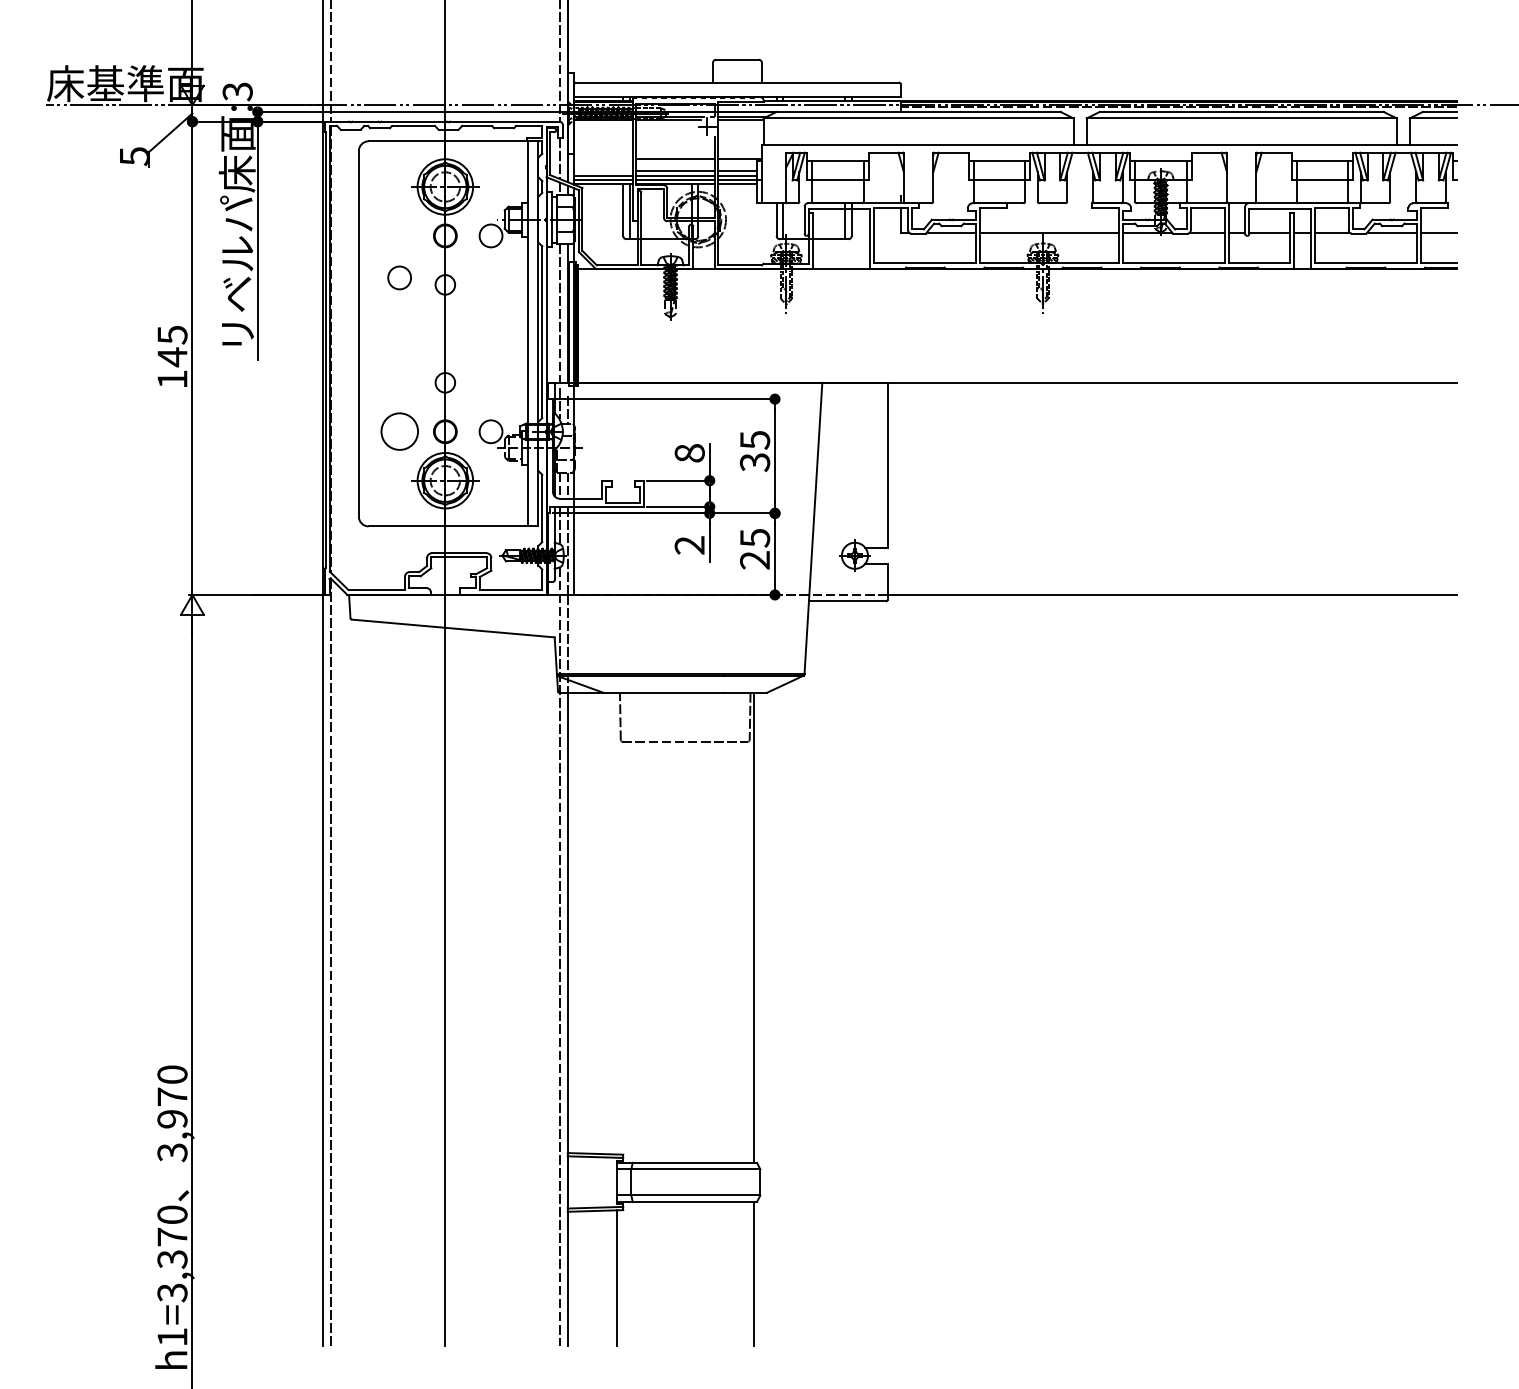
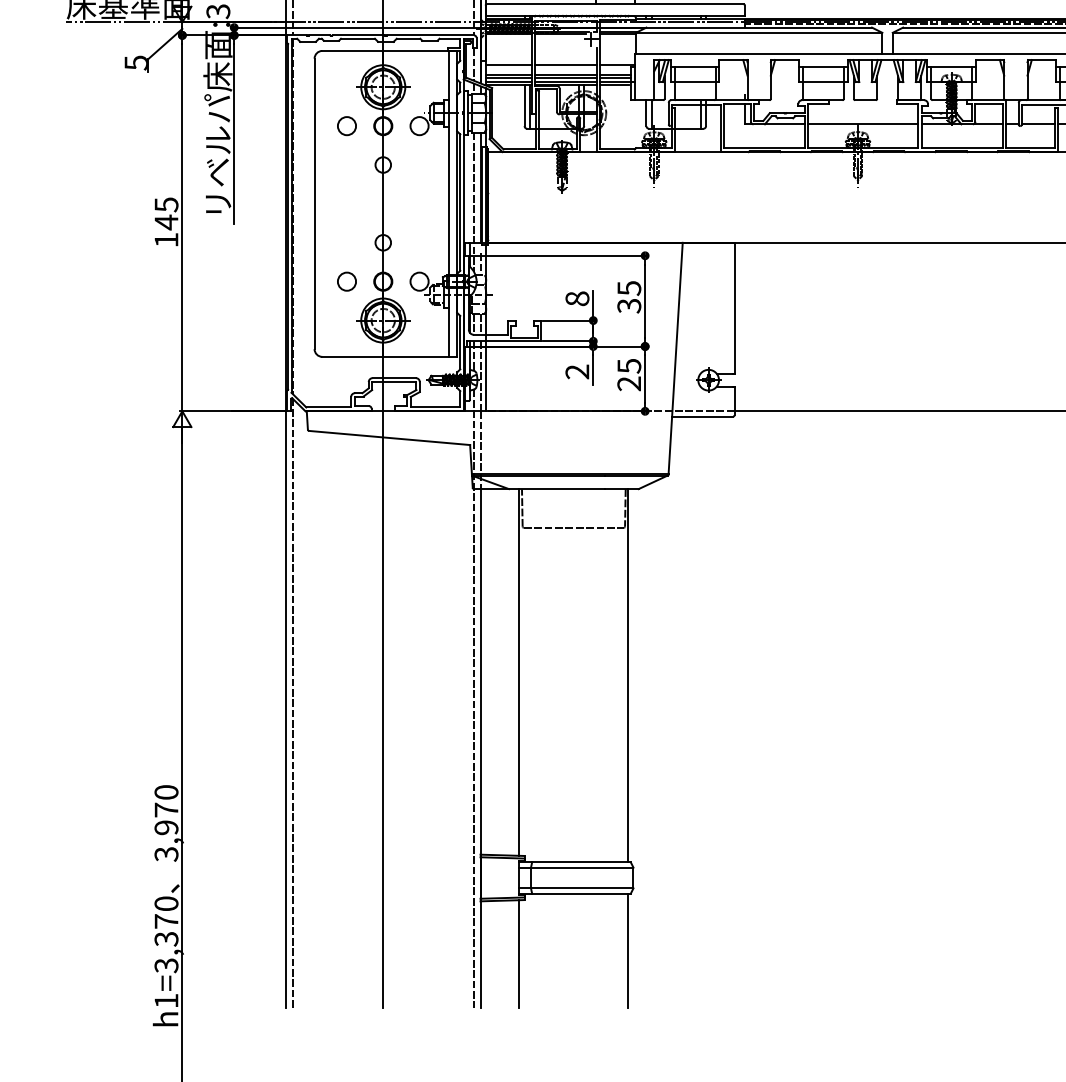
line: (603, 159) -> (508, 65), added
line: (603, 171) -> (508, 74), added
circle: (399, 277) -> (346, 125), moved
circle: (399, 431) -> (346, 281), size x0.62
line: (616, 923) -> (519, 672), added

